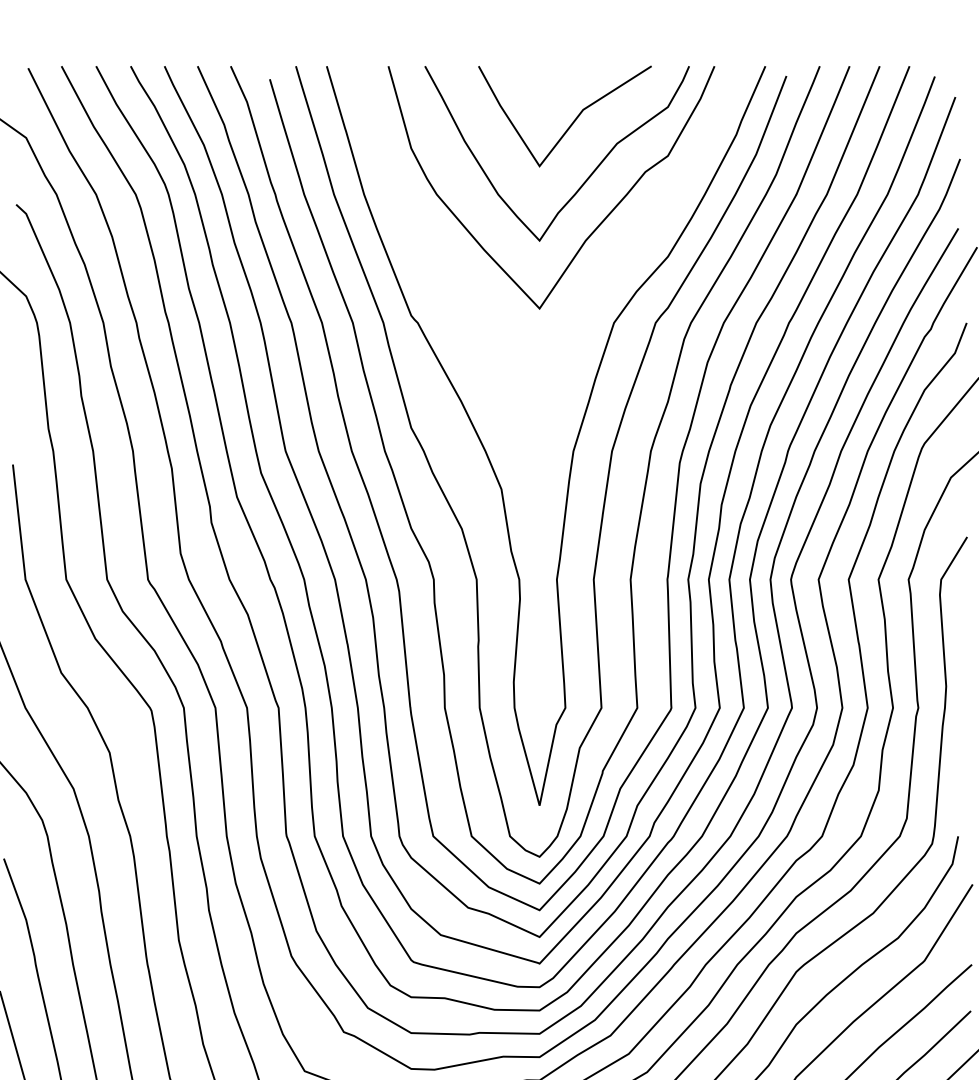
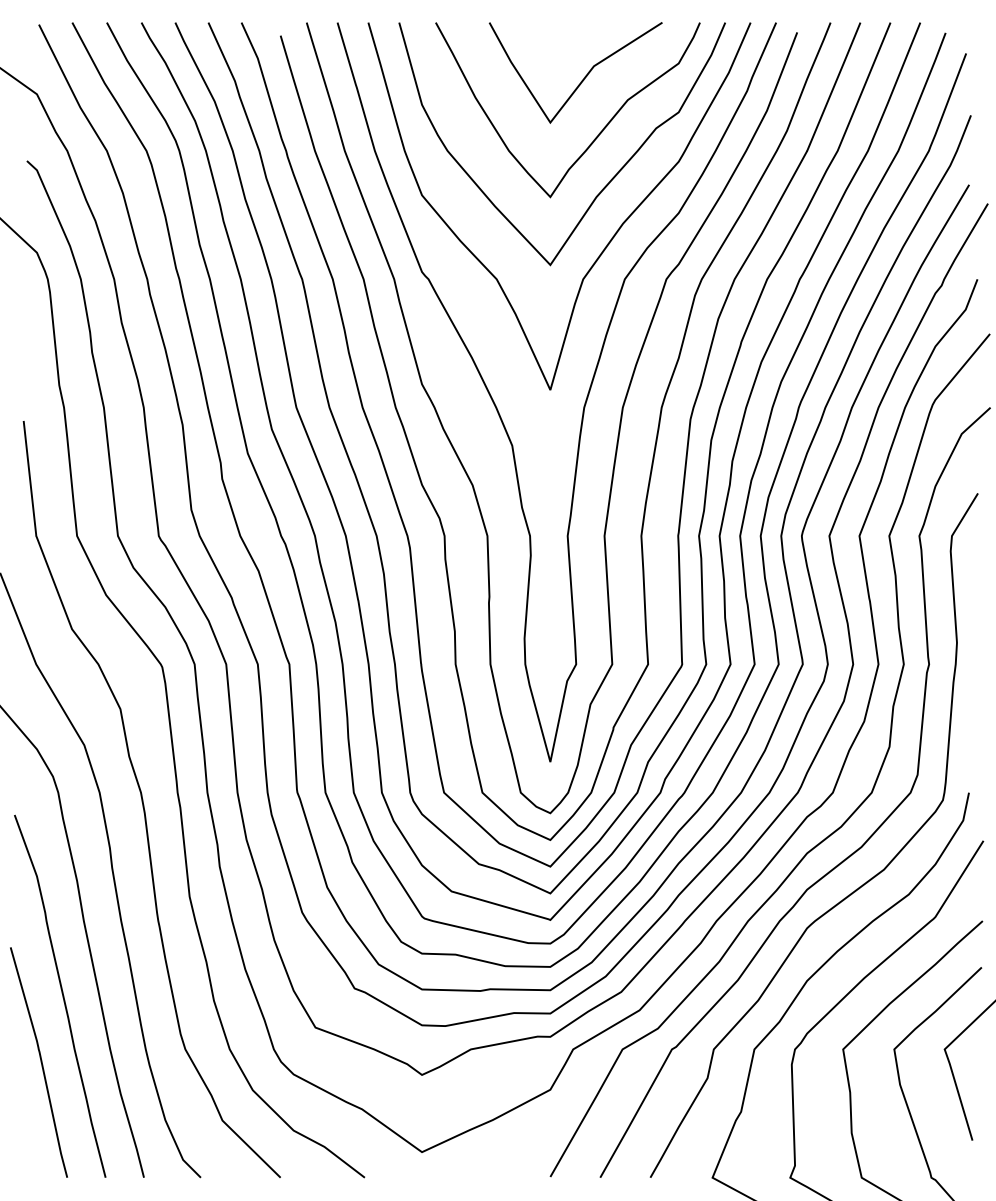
curve: (598, 284) -> (609, 240), added

